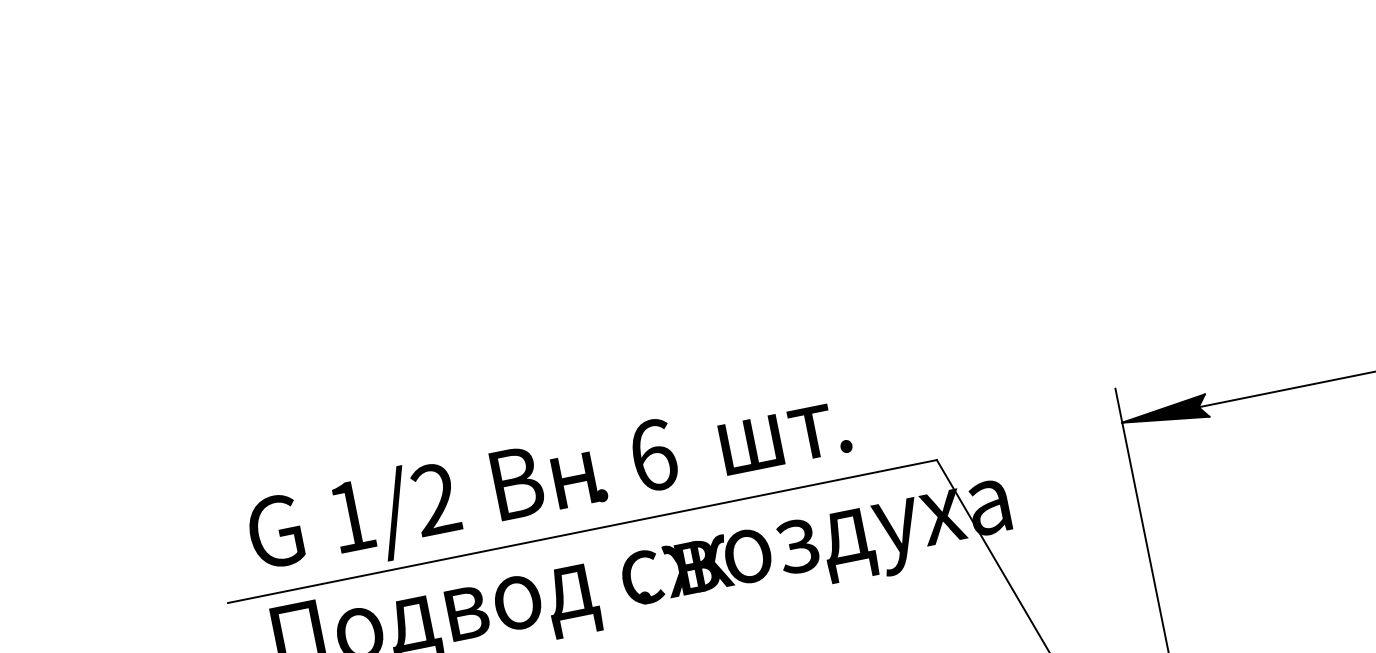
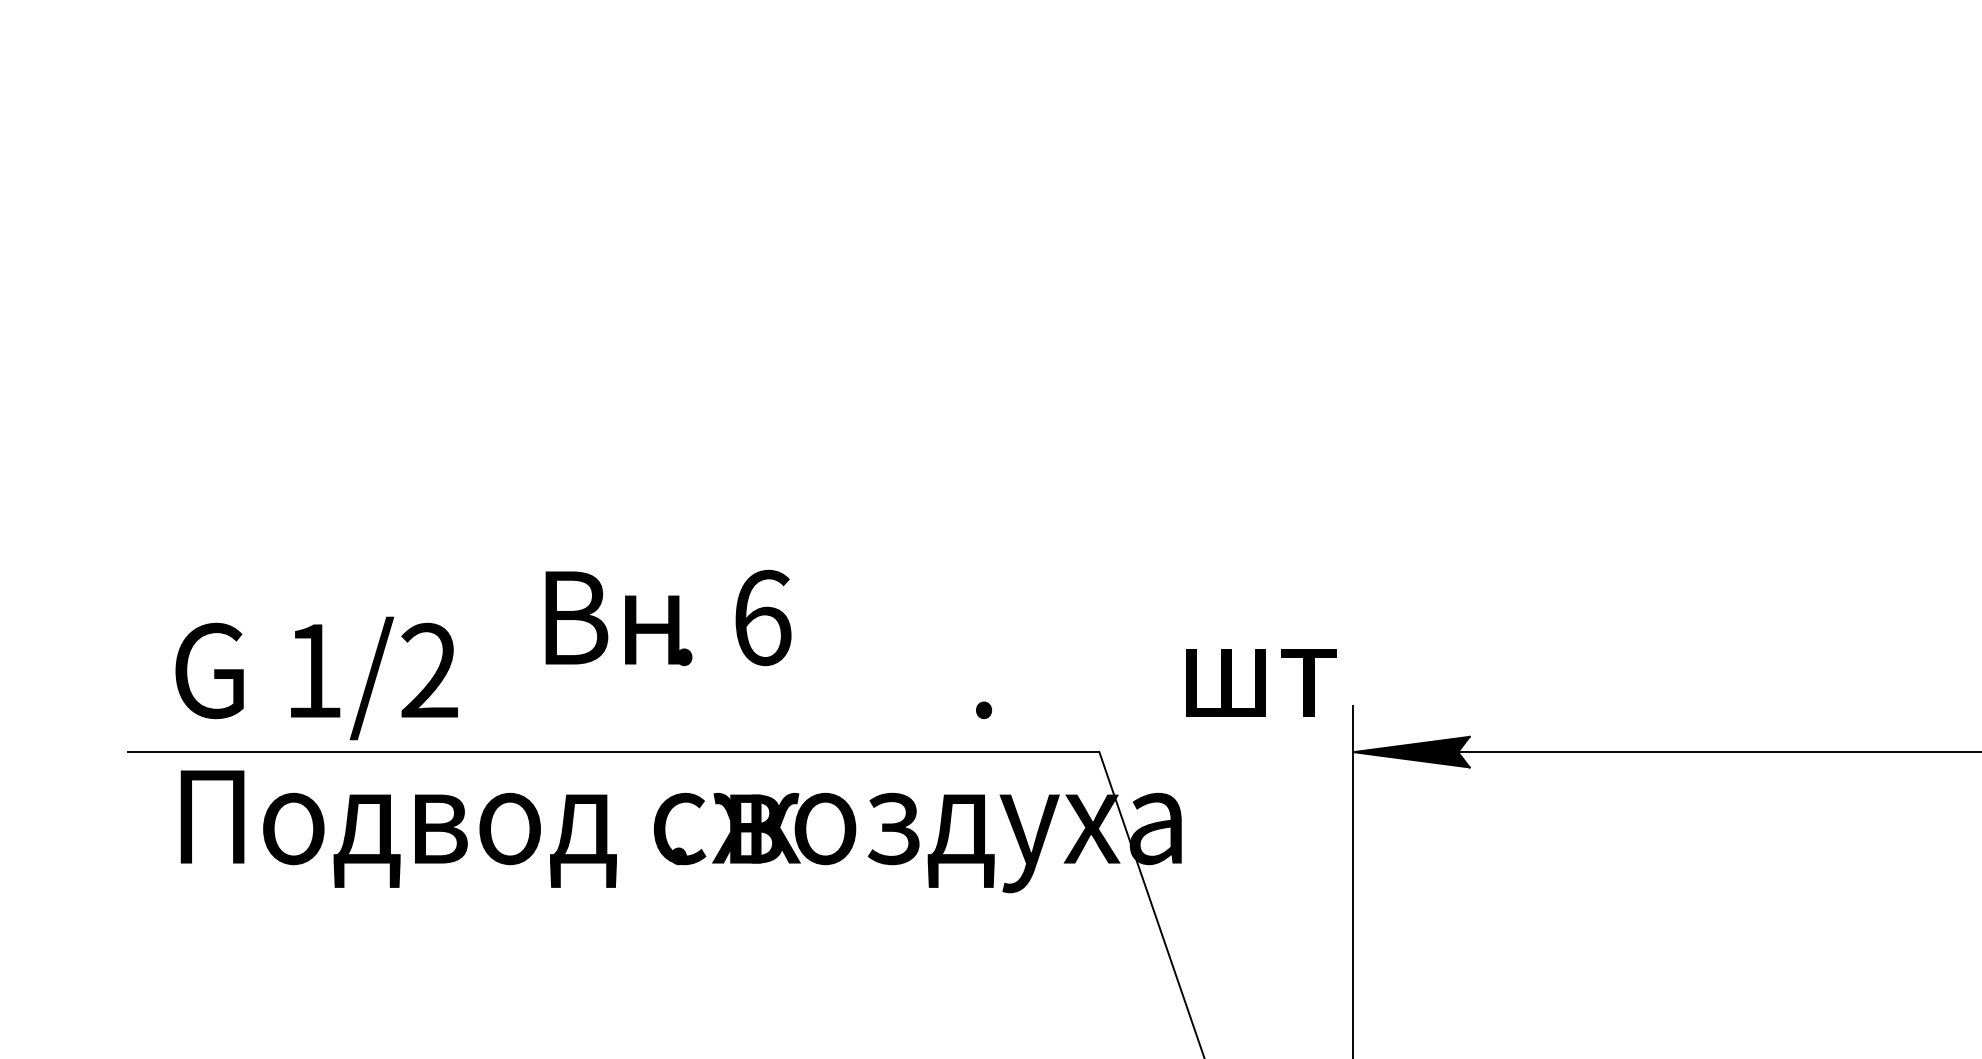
text: (777, 439) -> (1261, 682), moved
text: (584, 469) -> (668, 617), moved

